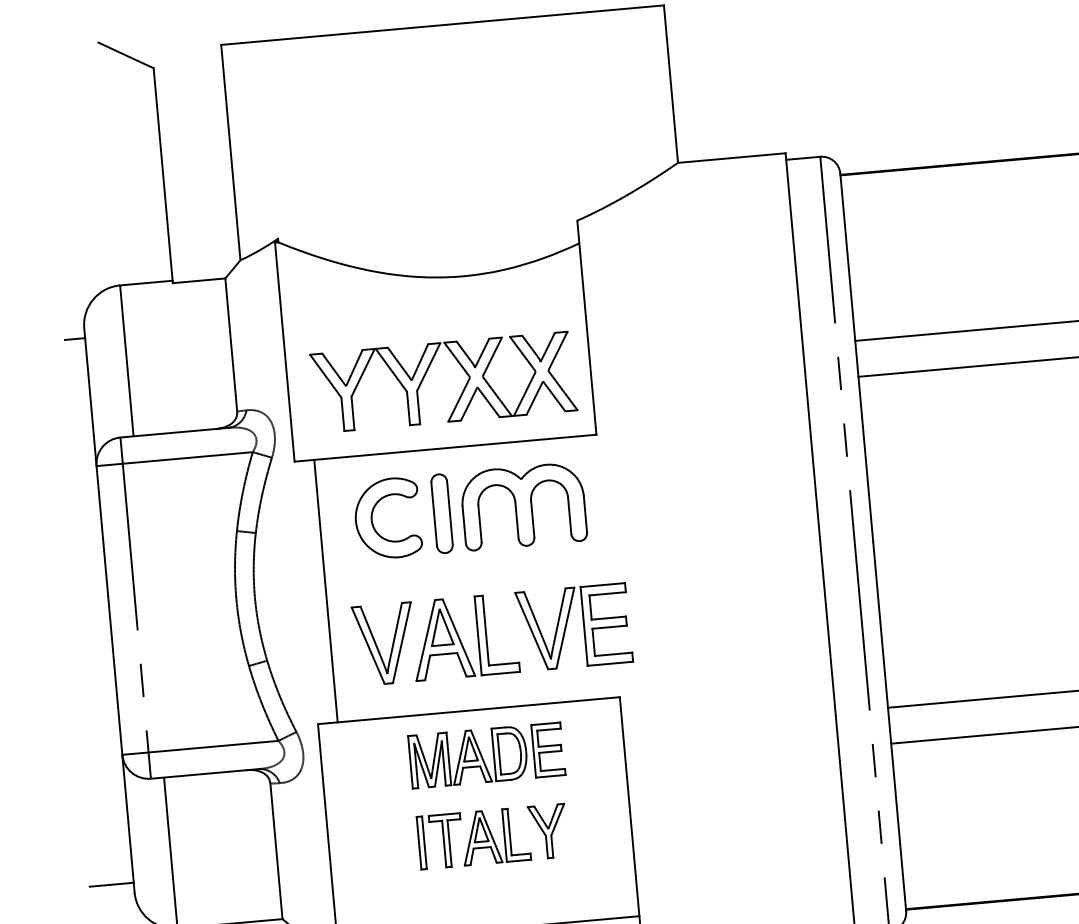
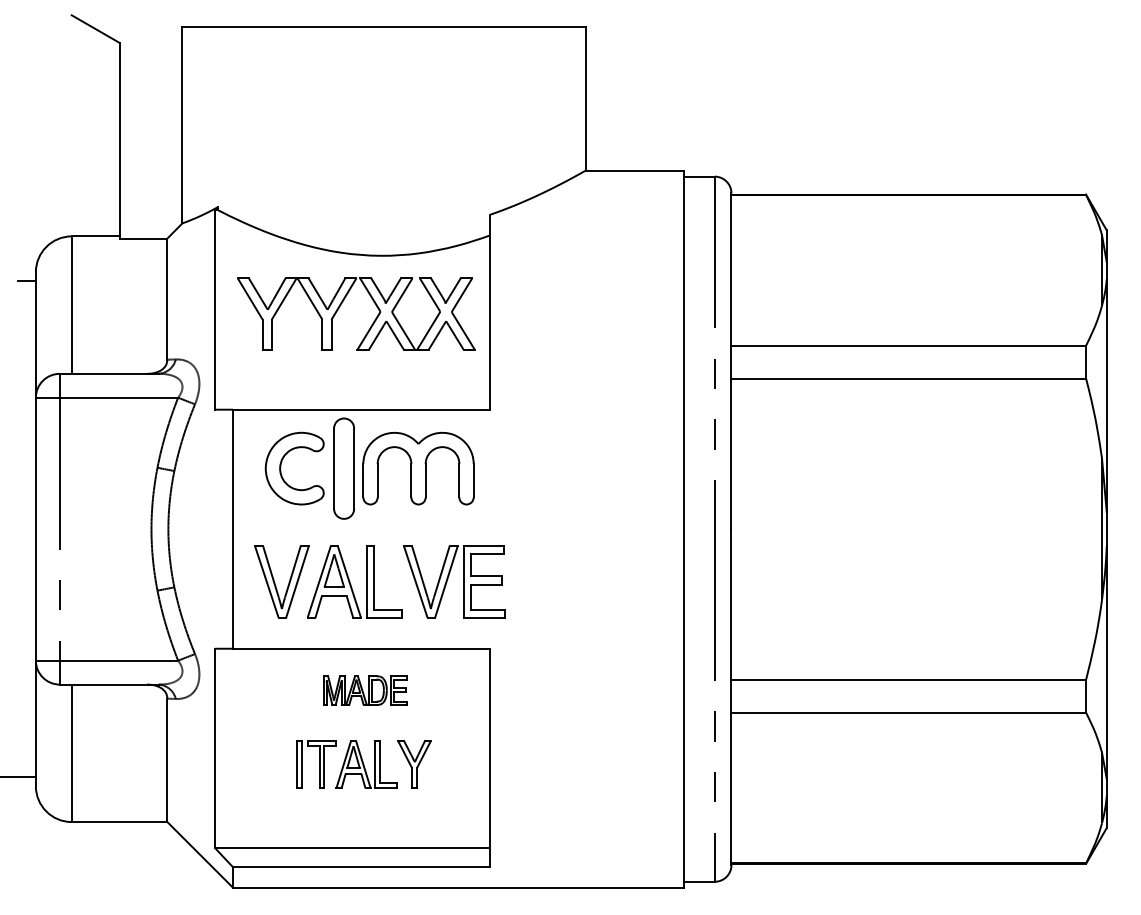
part: (426, 374) -> (341, 305), moved
part: (442, 513) -> (344, 468), size x1.4
part: (487, 755) -> (365, 690), size x0.6

